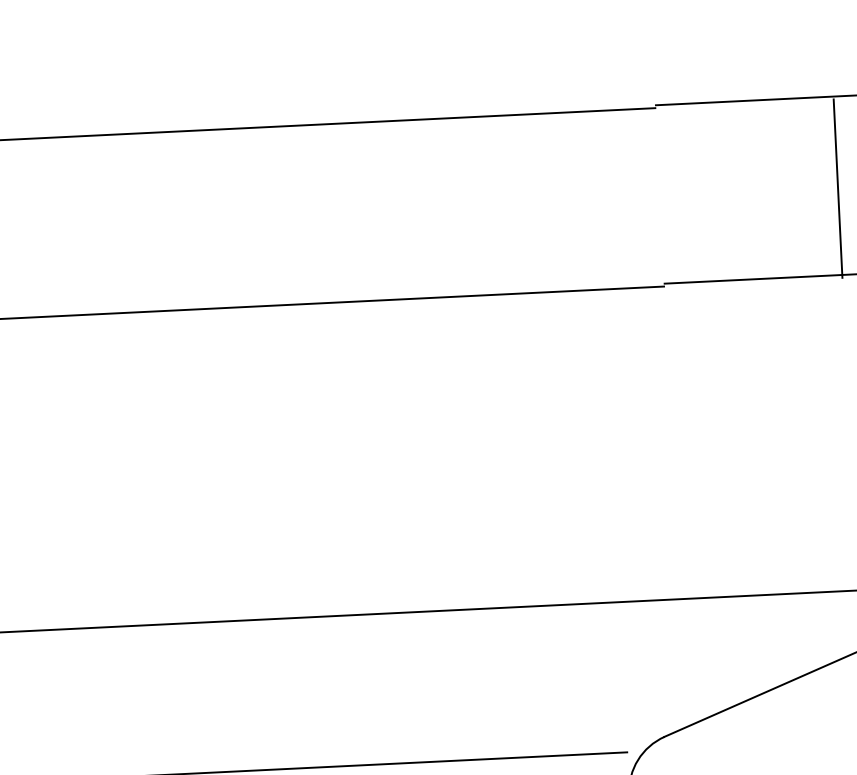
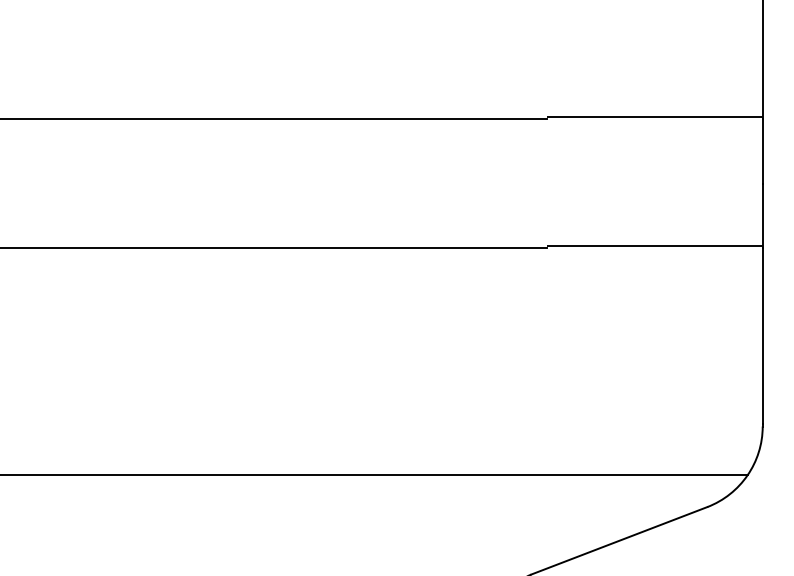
line: (838, 188) -> (676, 183), removed

